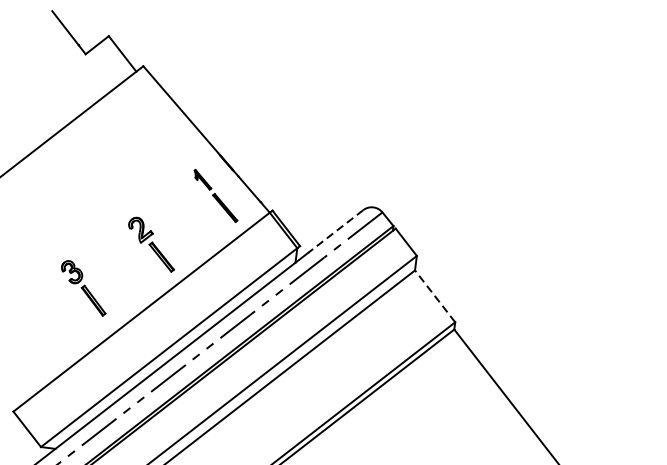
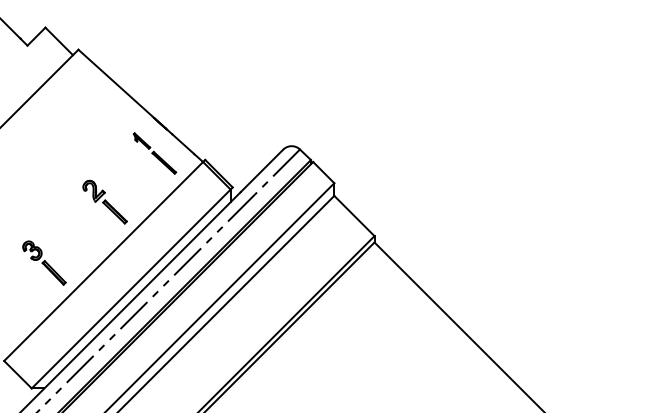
line: (335, 232) -> (261, 171), dashed -> solid
part: (84, 287) -> (44, 262), moved
line: (435, 295) -> (354, 215), dashed -> solid

